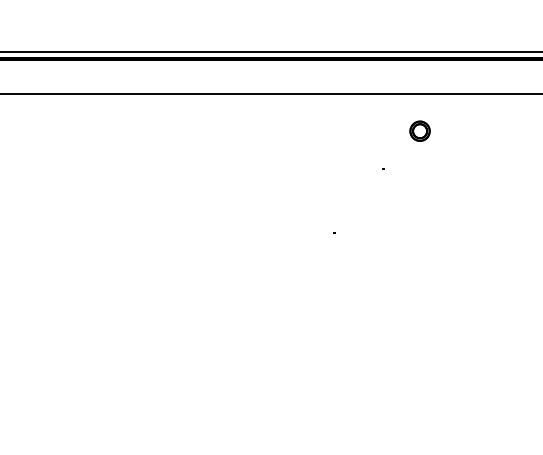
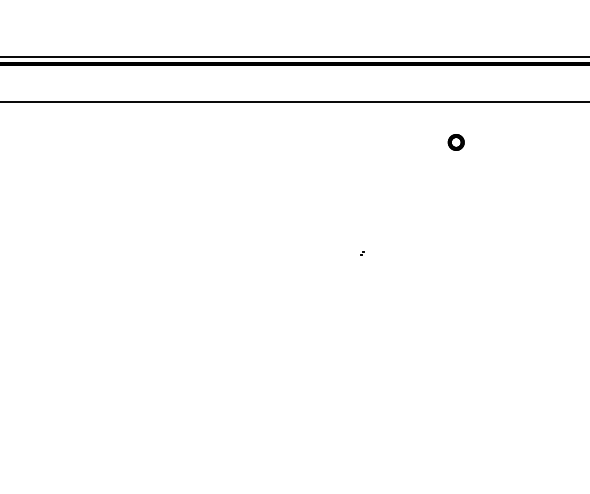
part: (419, 131) -> (455, 142), size x0.71

